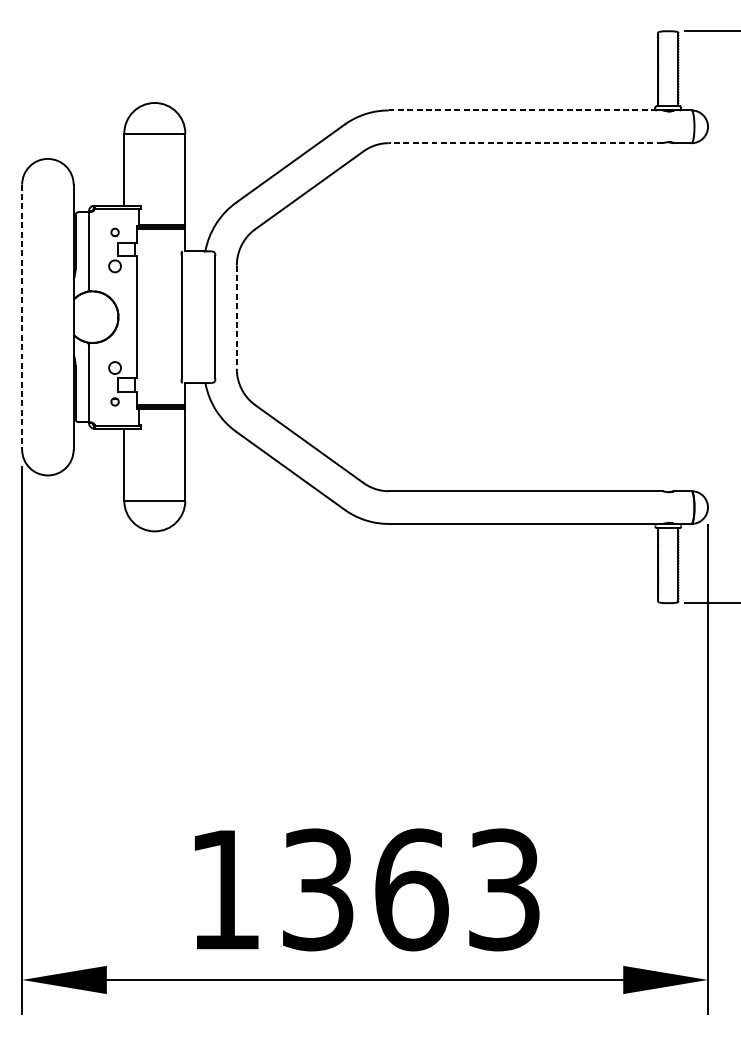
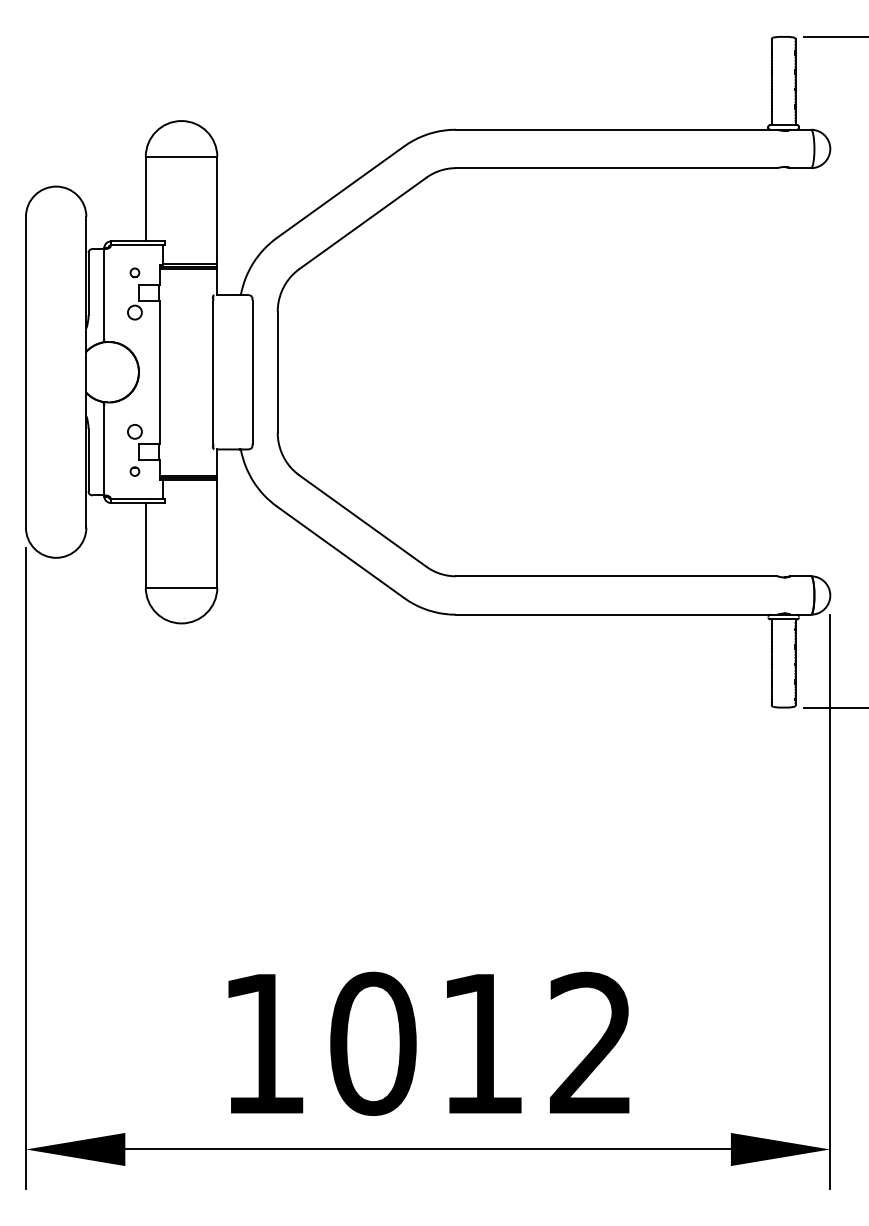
line: (522, 110) -> (612, 129), dashed -> solid
line: (525, 143) -> (616, 168), dashed -> solid
line: (21, 317) -> (25, 372), dashed -> solid
line: (236, 317) -> (277, 372), dashed -> solid
text: (410, 889) -> (481, 1043), 1363 -> 1012

